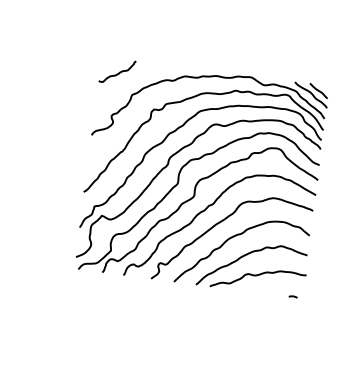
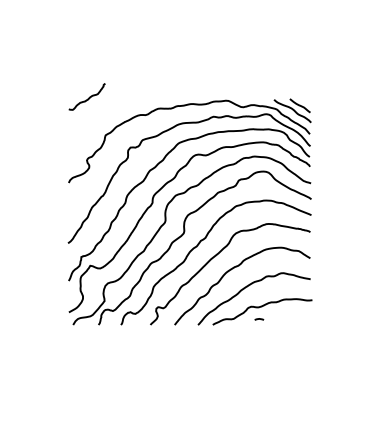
curve: (118, 72) -> (88, 97), moved
curve: (293, 296) -> (259, 319), moved

